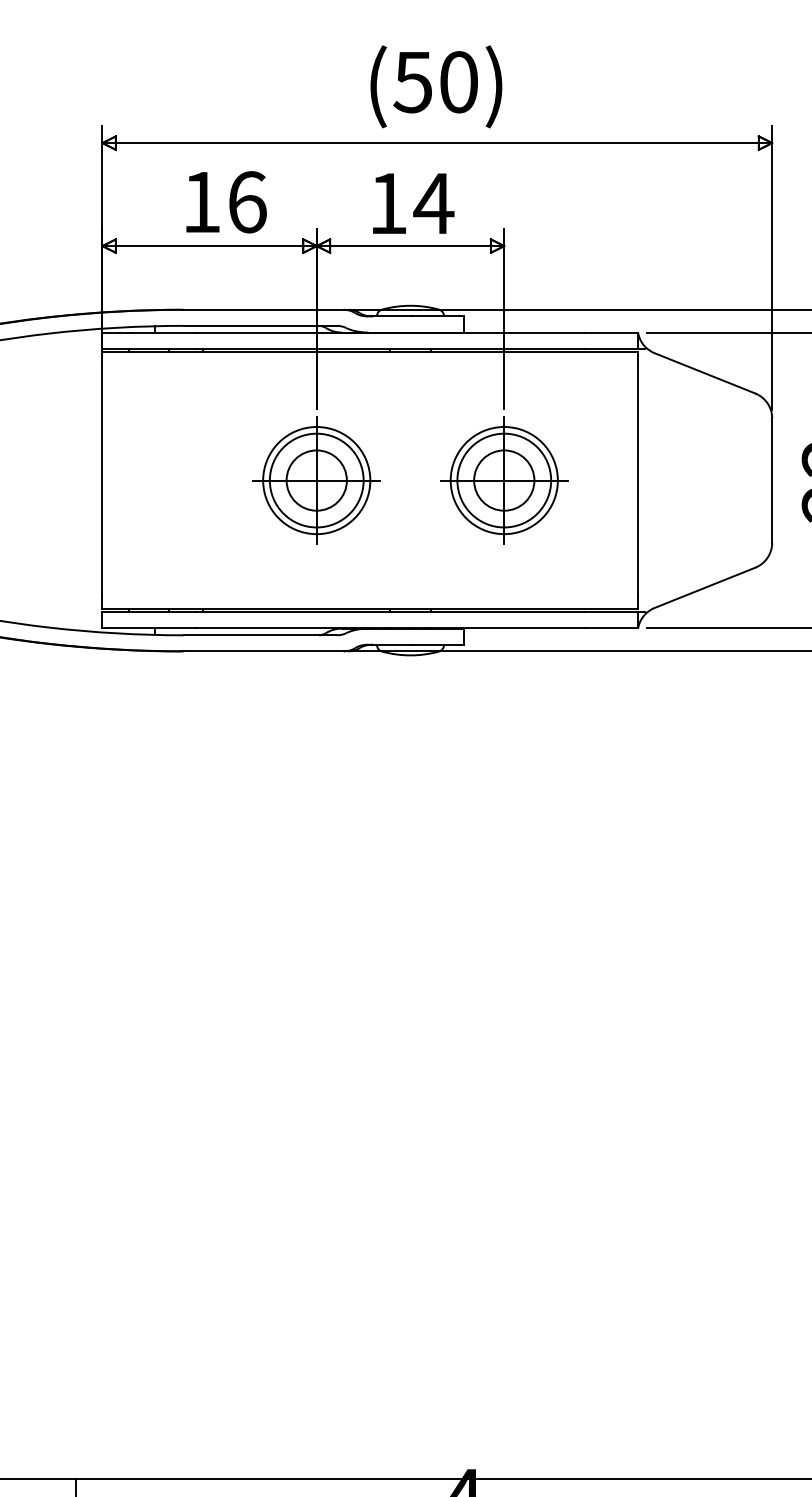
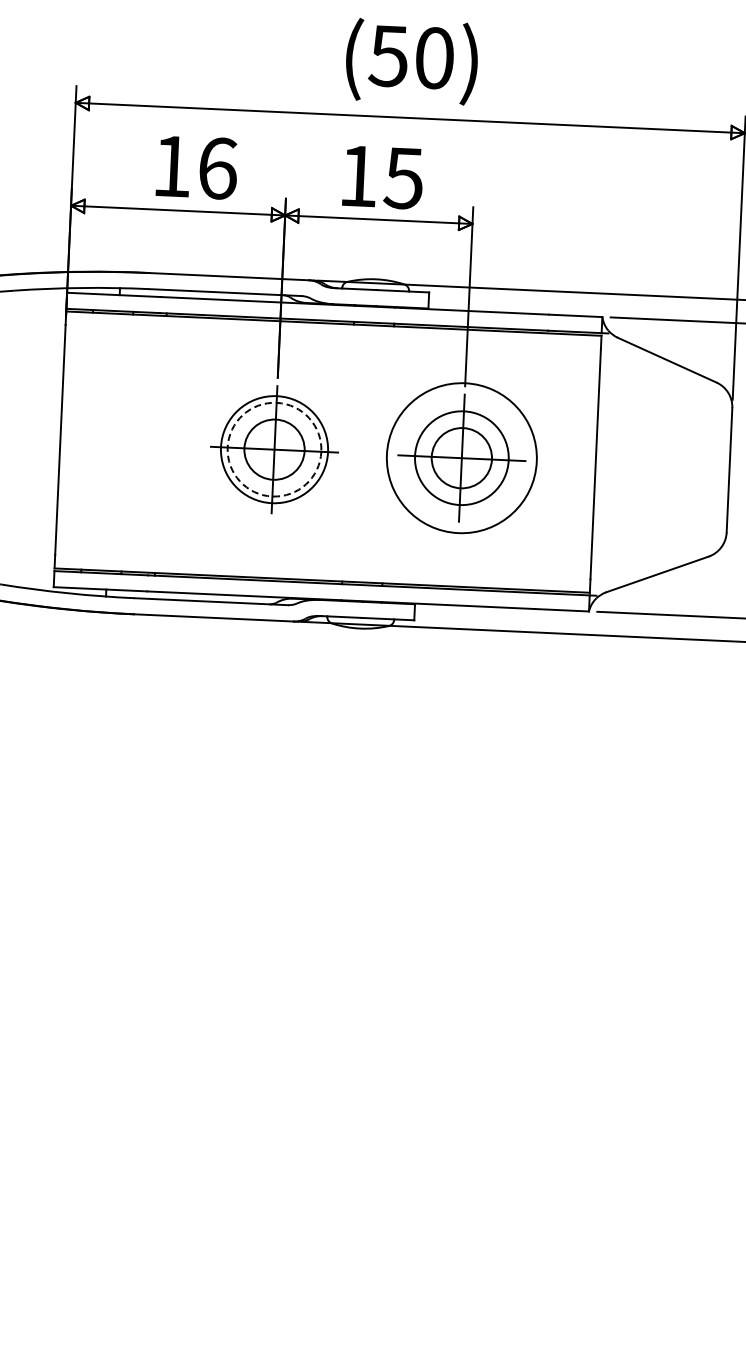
text: (433, 203) -> (403, 178), 14 -> 15
circle: (316, 480) -> (274, 449), solid -> dashed
circle: (503, 480) -> (461, 458), size x1.4

